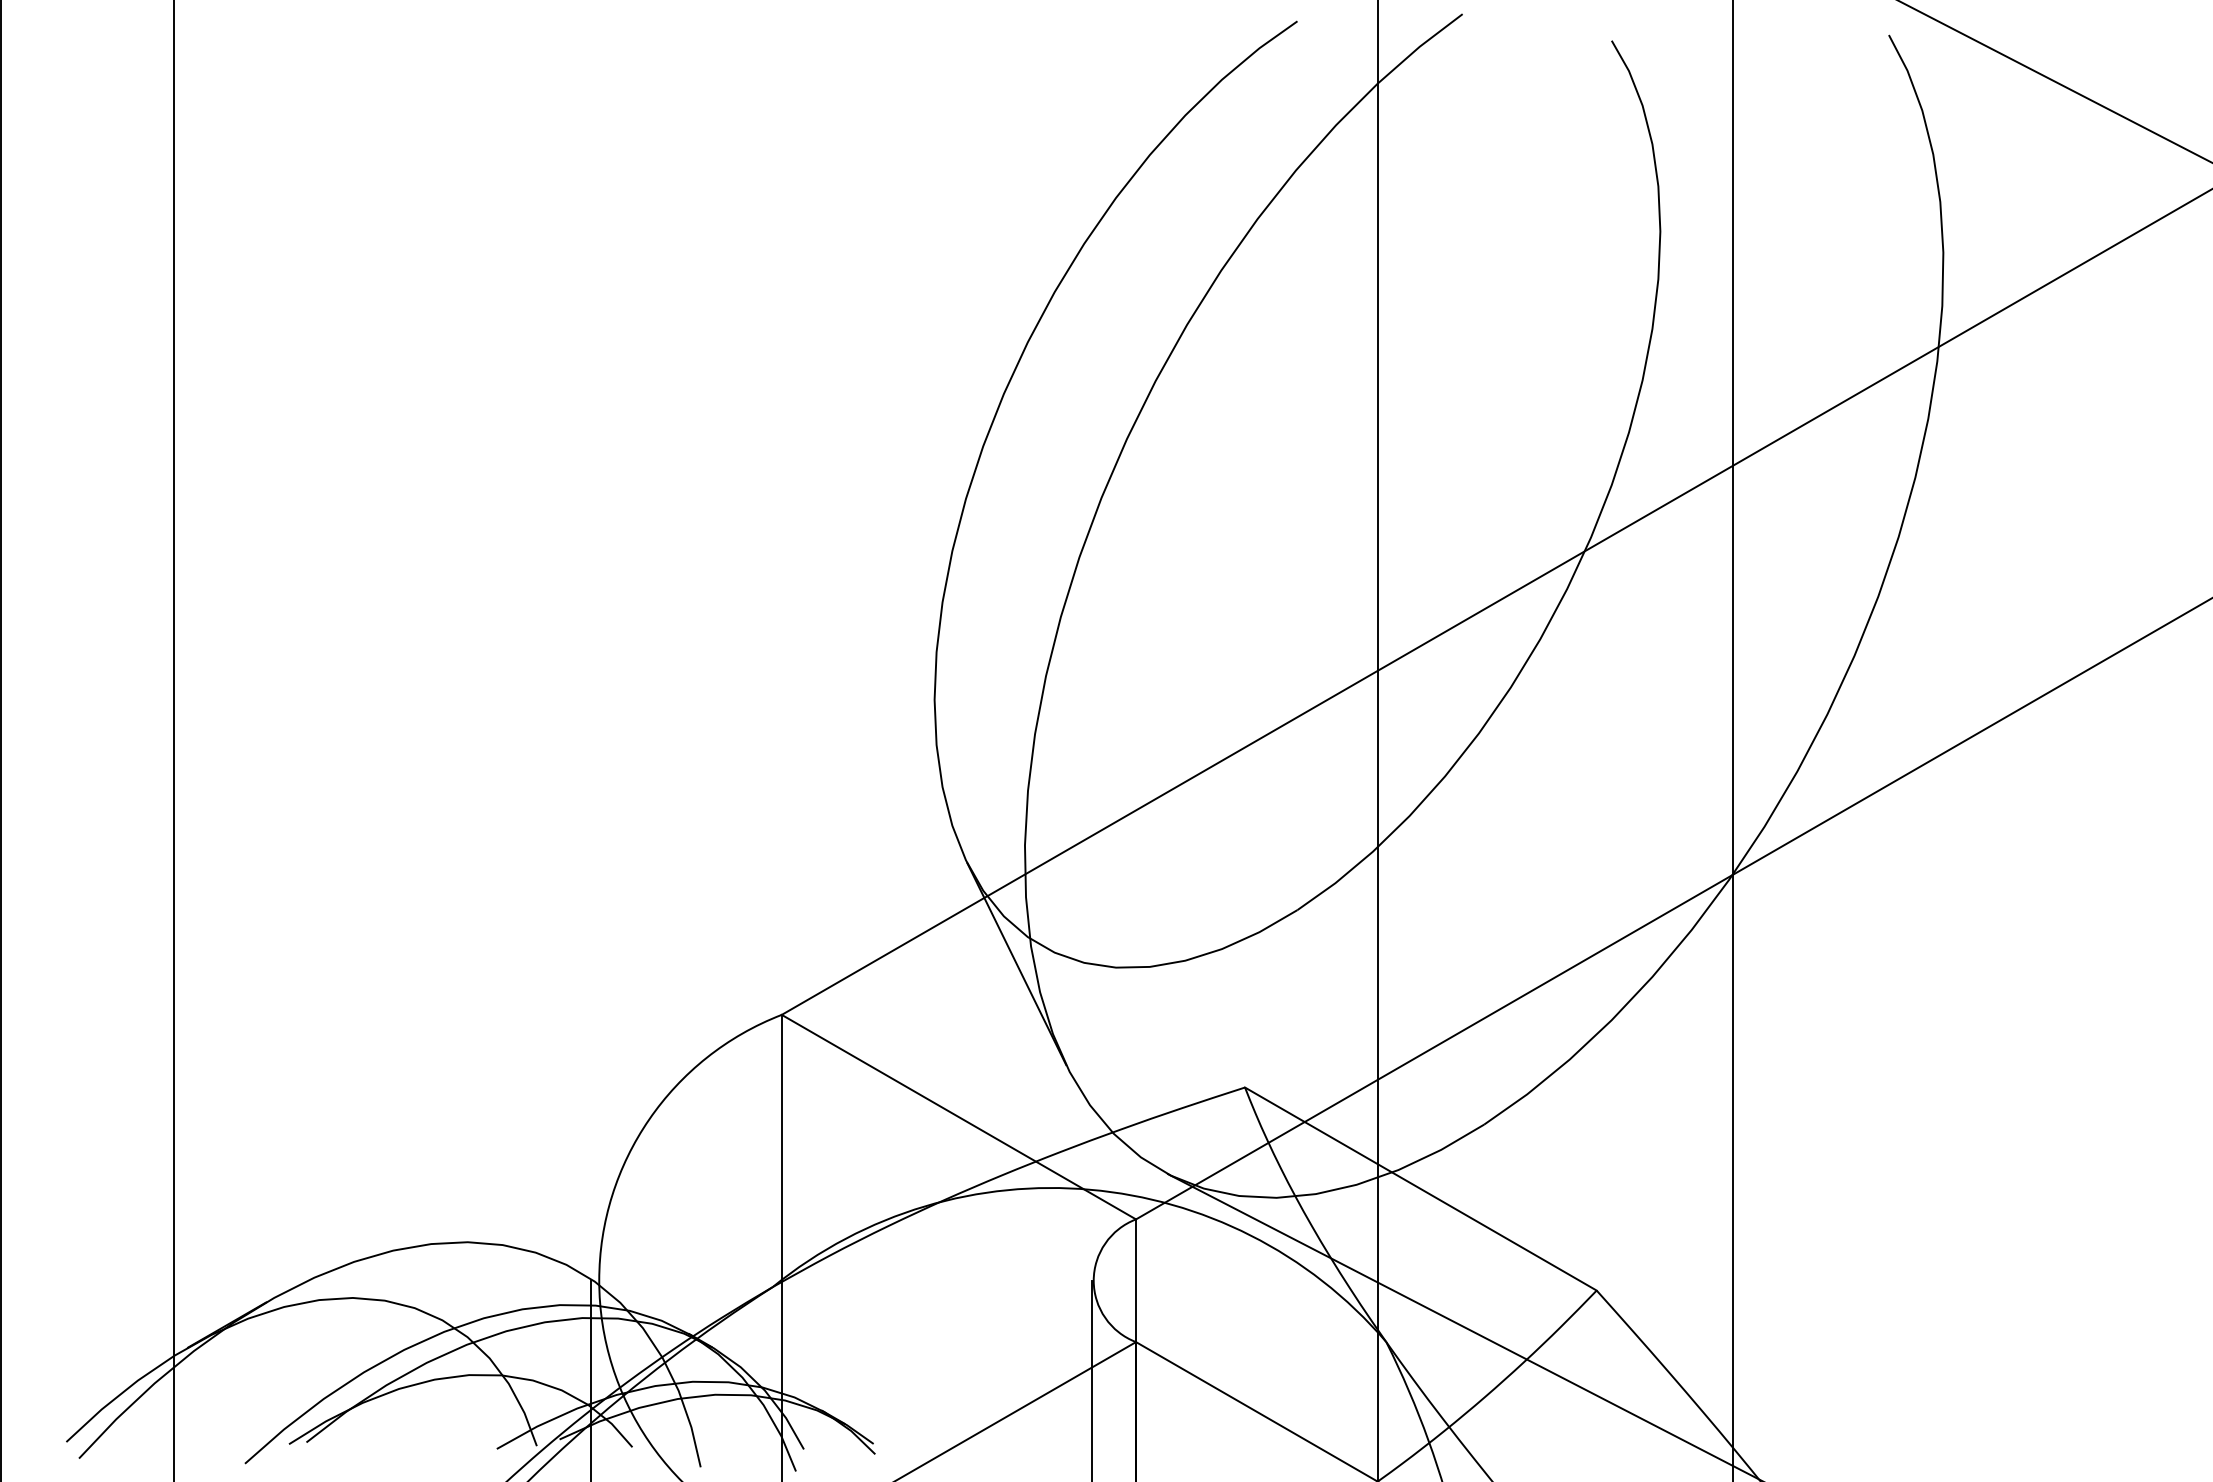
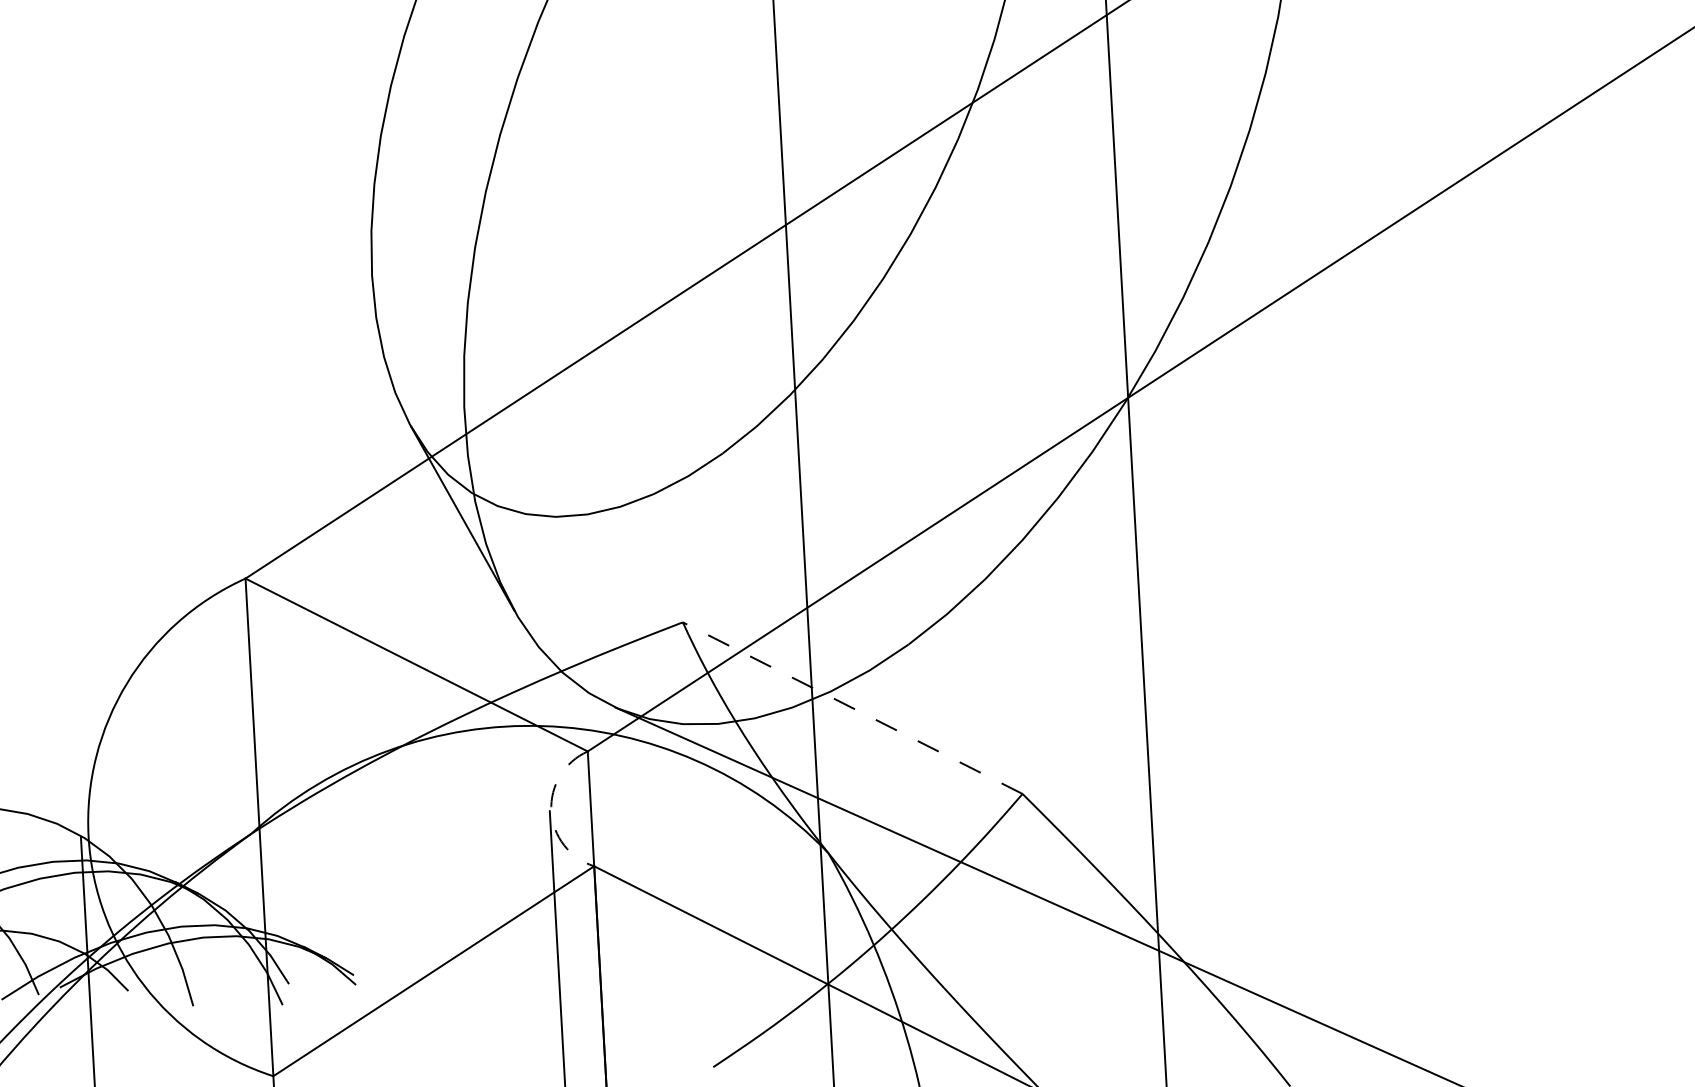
line: (1420, 1188) -> (852, 707), solid -> dashed
arc: (1093, 1280) -> (551, 810), solid -> dashed

